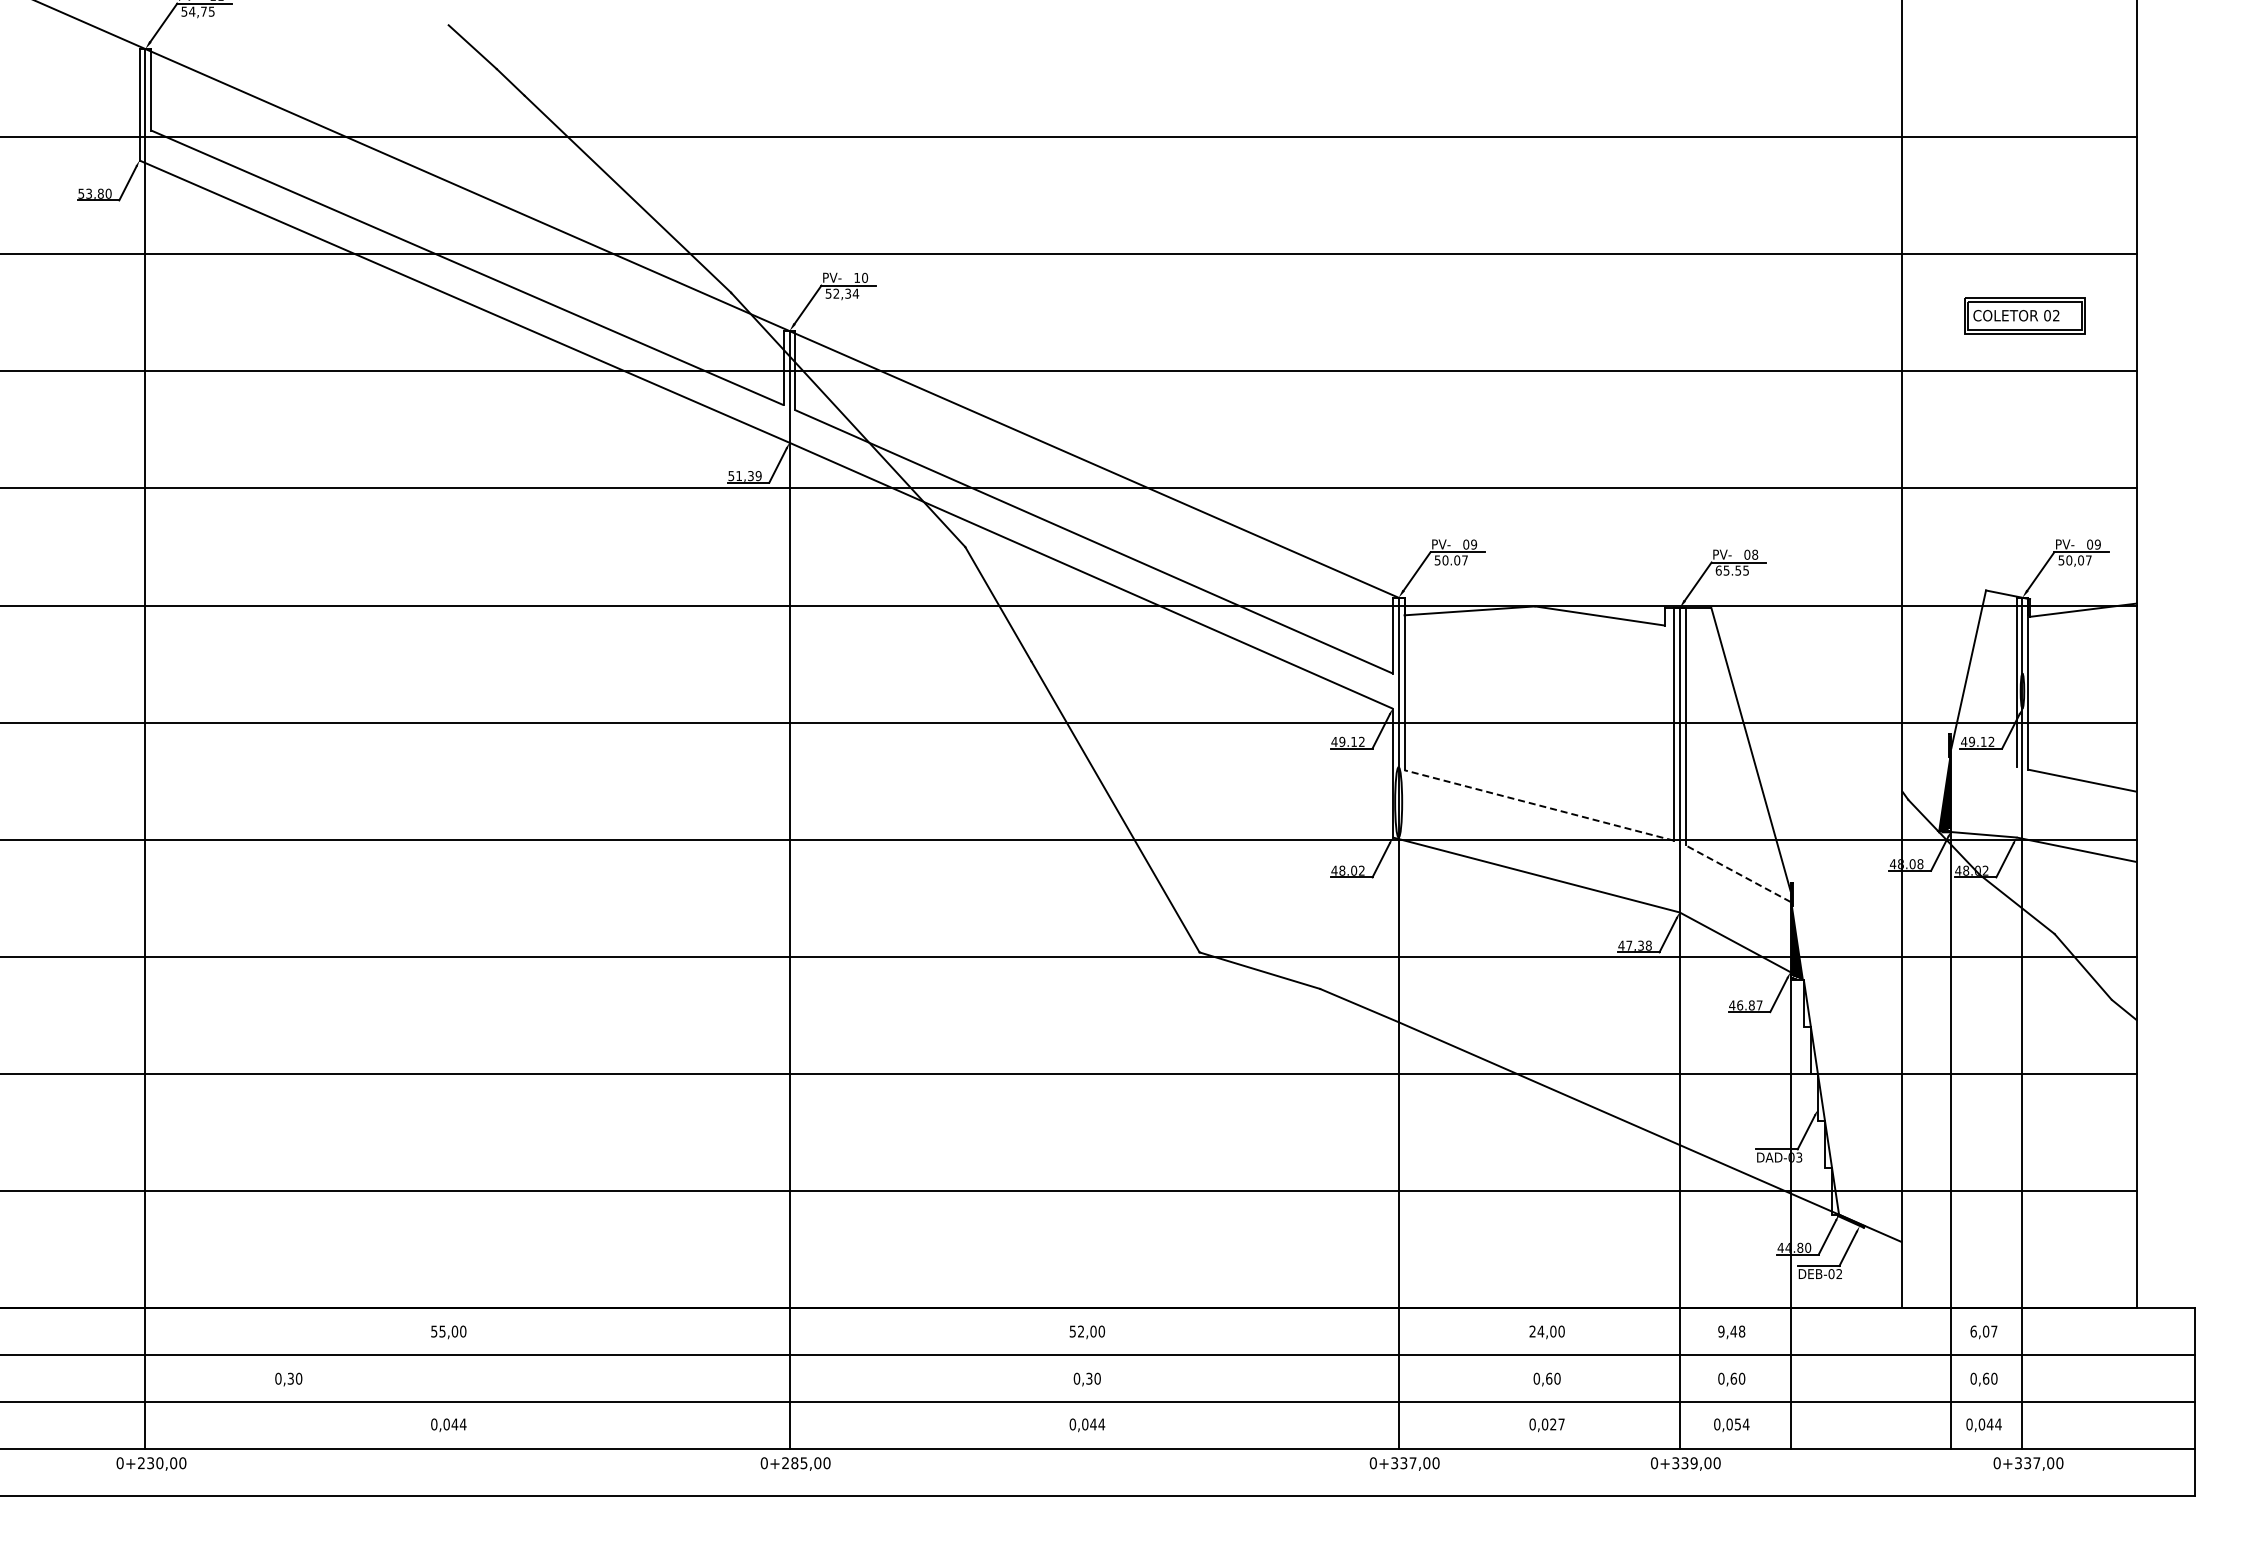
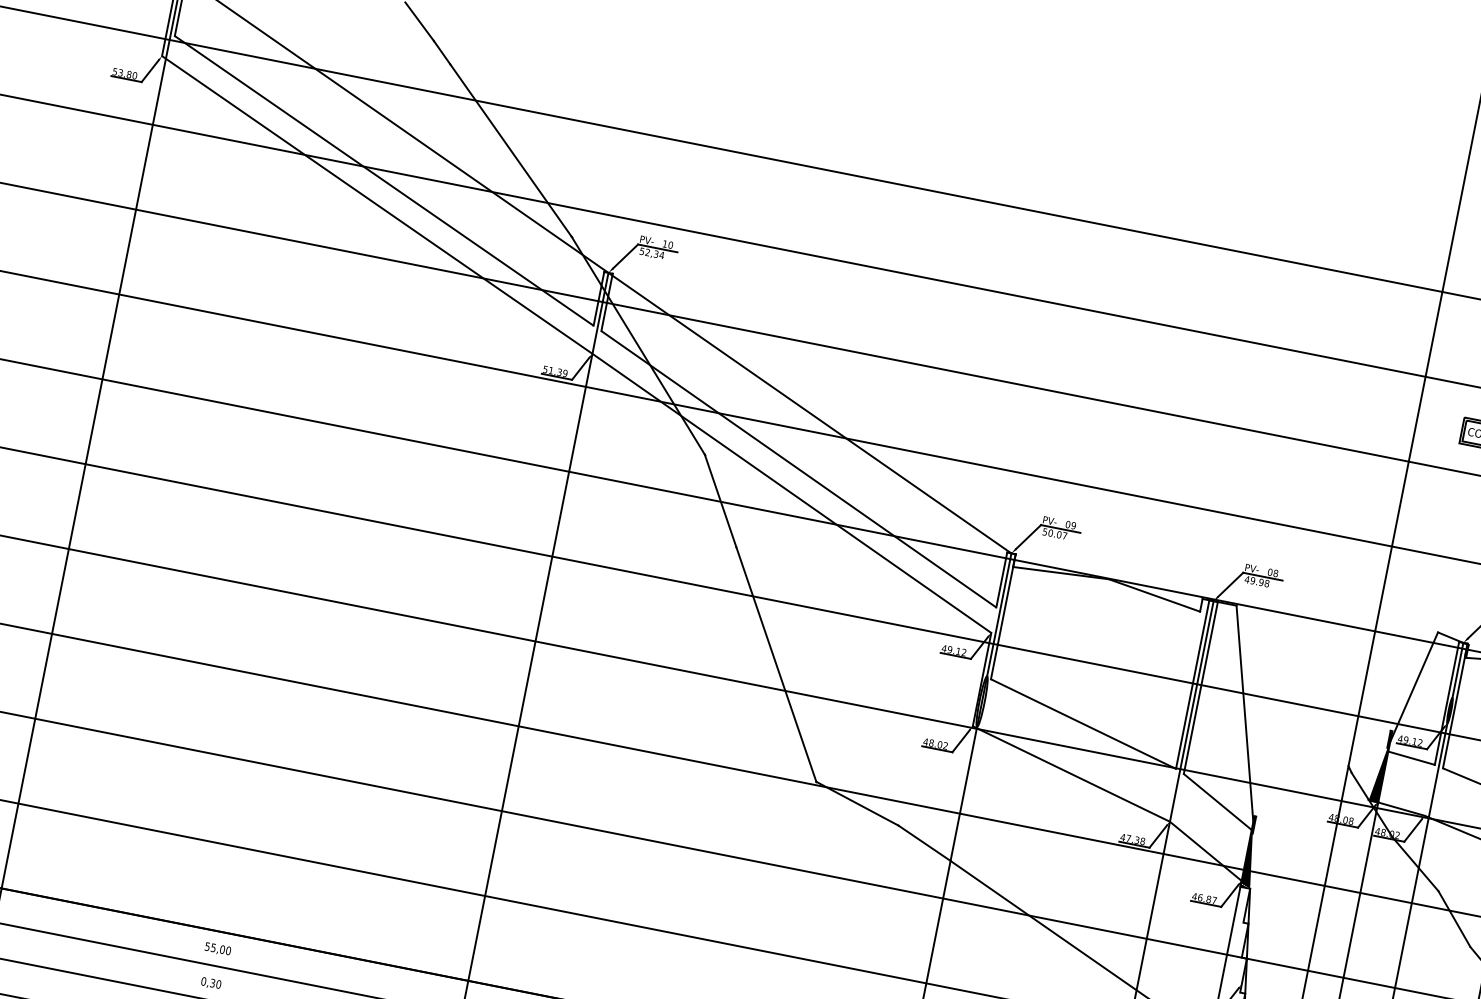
text: (1732, 570) -> (1257, 581), 65.55 -> 49.98
line: (1983, 764) -> (1411, 758), added
line: (1538, 805) -> (1082, 723), dashed -> solid
line: (1738, 873) -> (1218, 801), dashed -> solid
text: (288, 1379) -> (210, 983), moved

